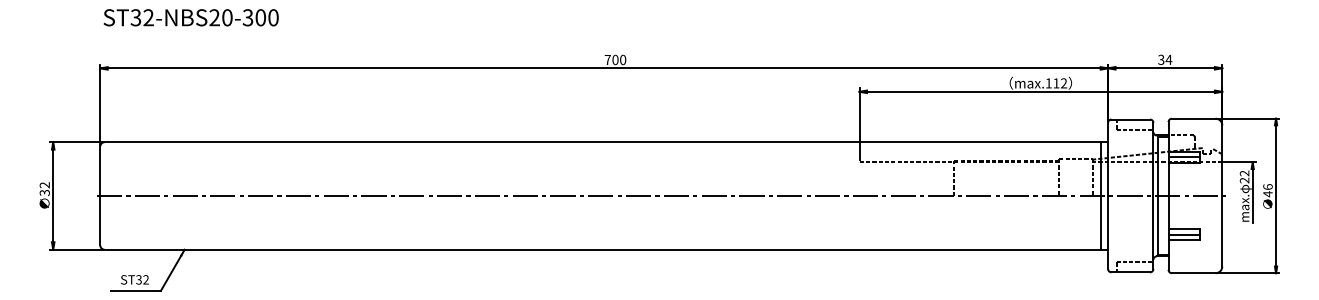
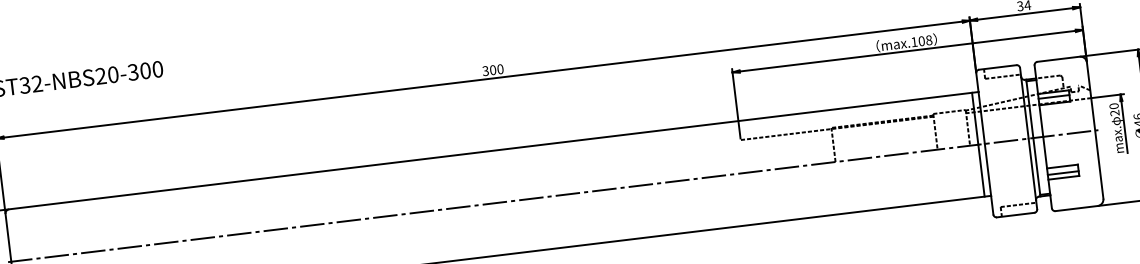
text: (607, 59) -> (485, 70), 700 -> 300
text: (1060, 83) -> (925, 40), max.112 -> max.108
text: (1244, 173) -> (1113, 106), 22 -> 20

